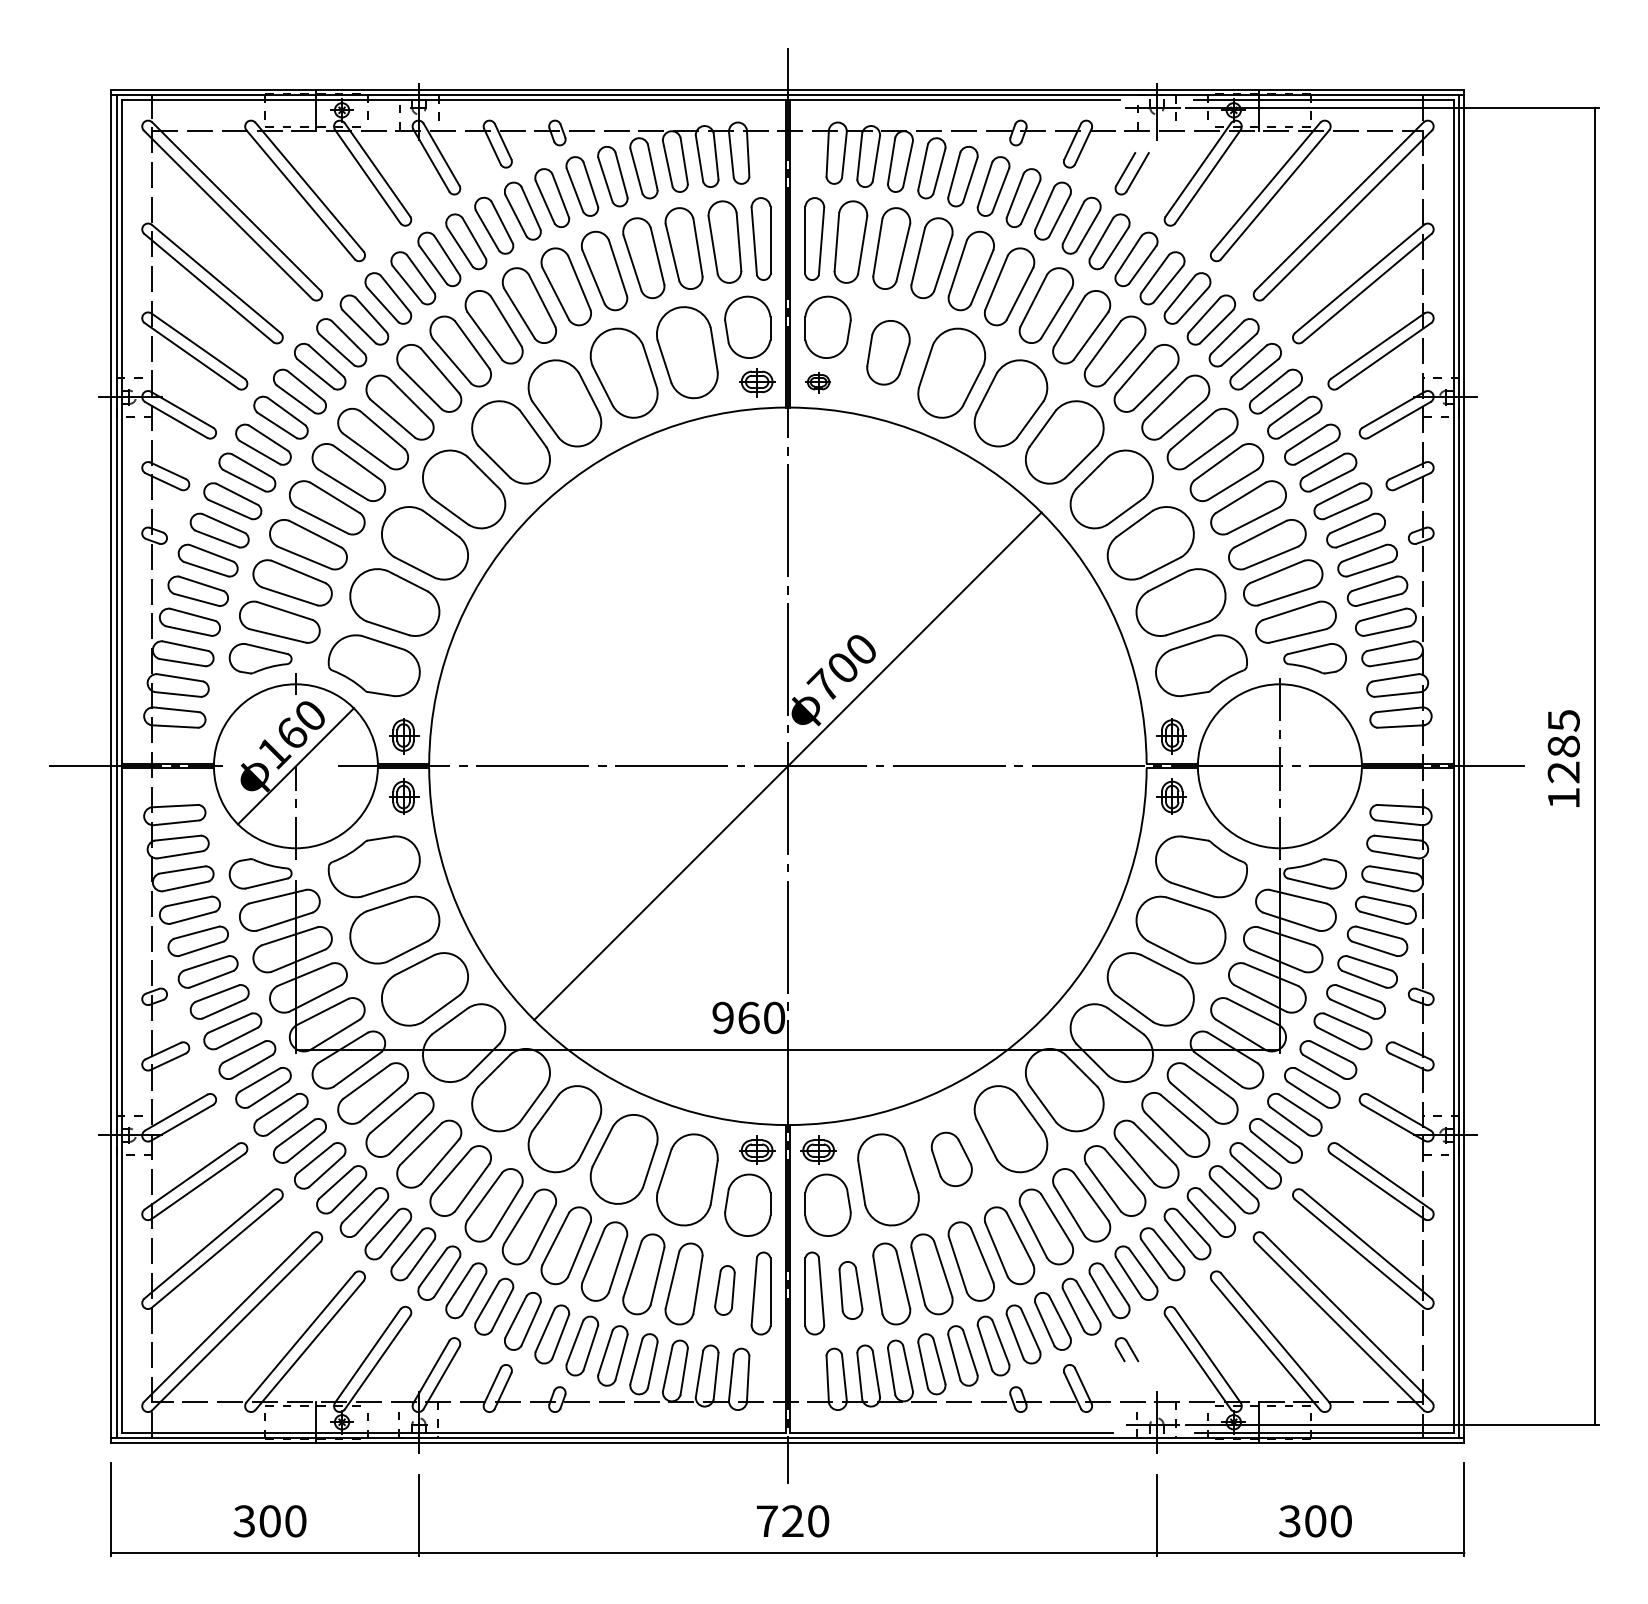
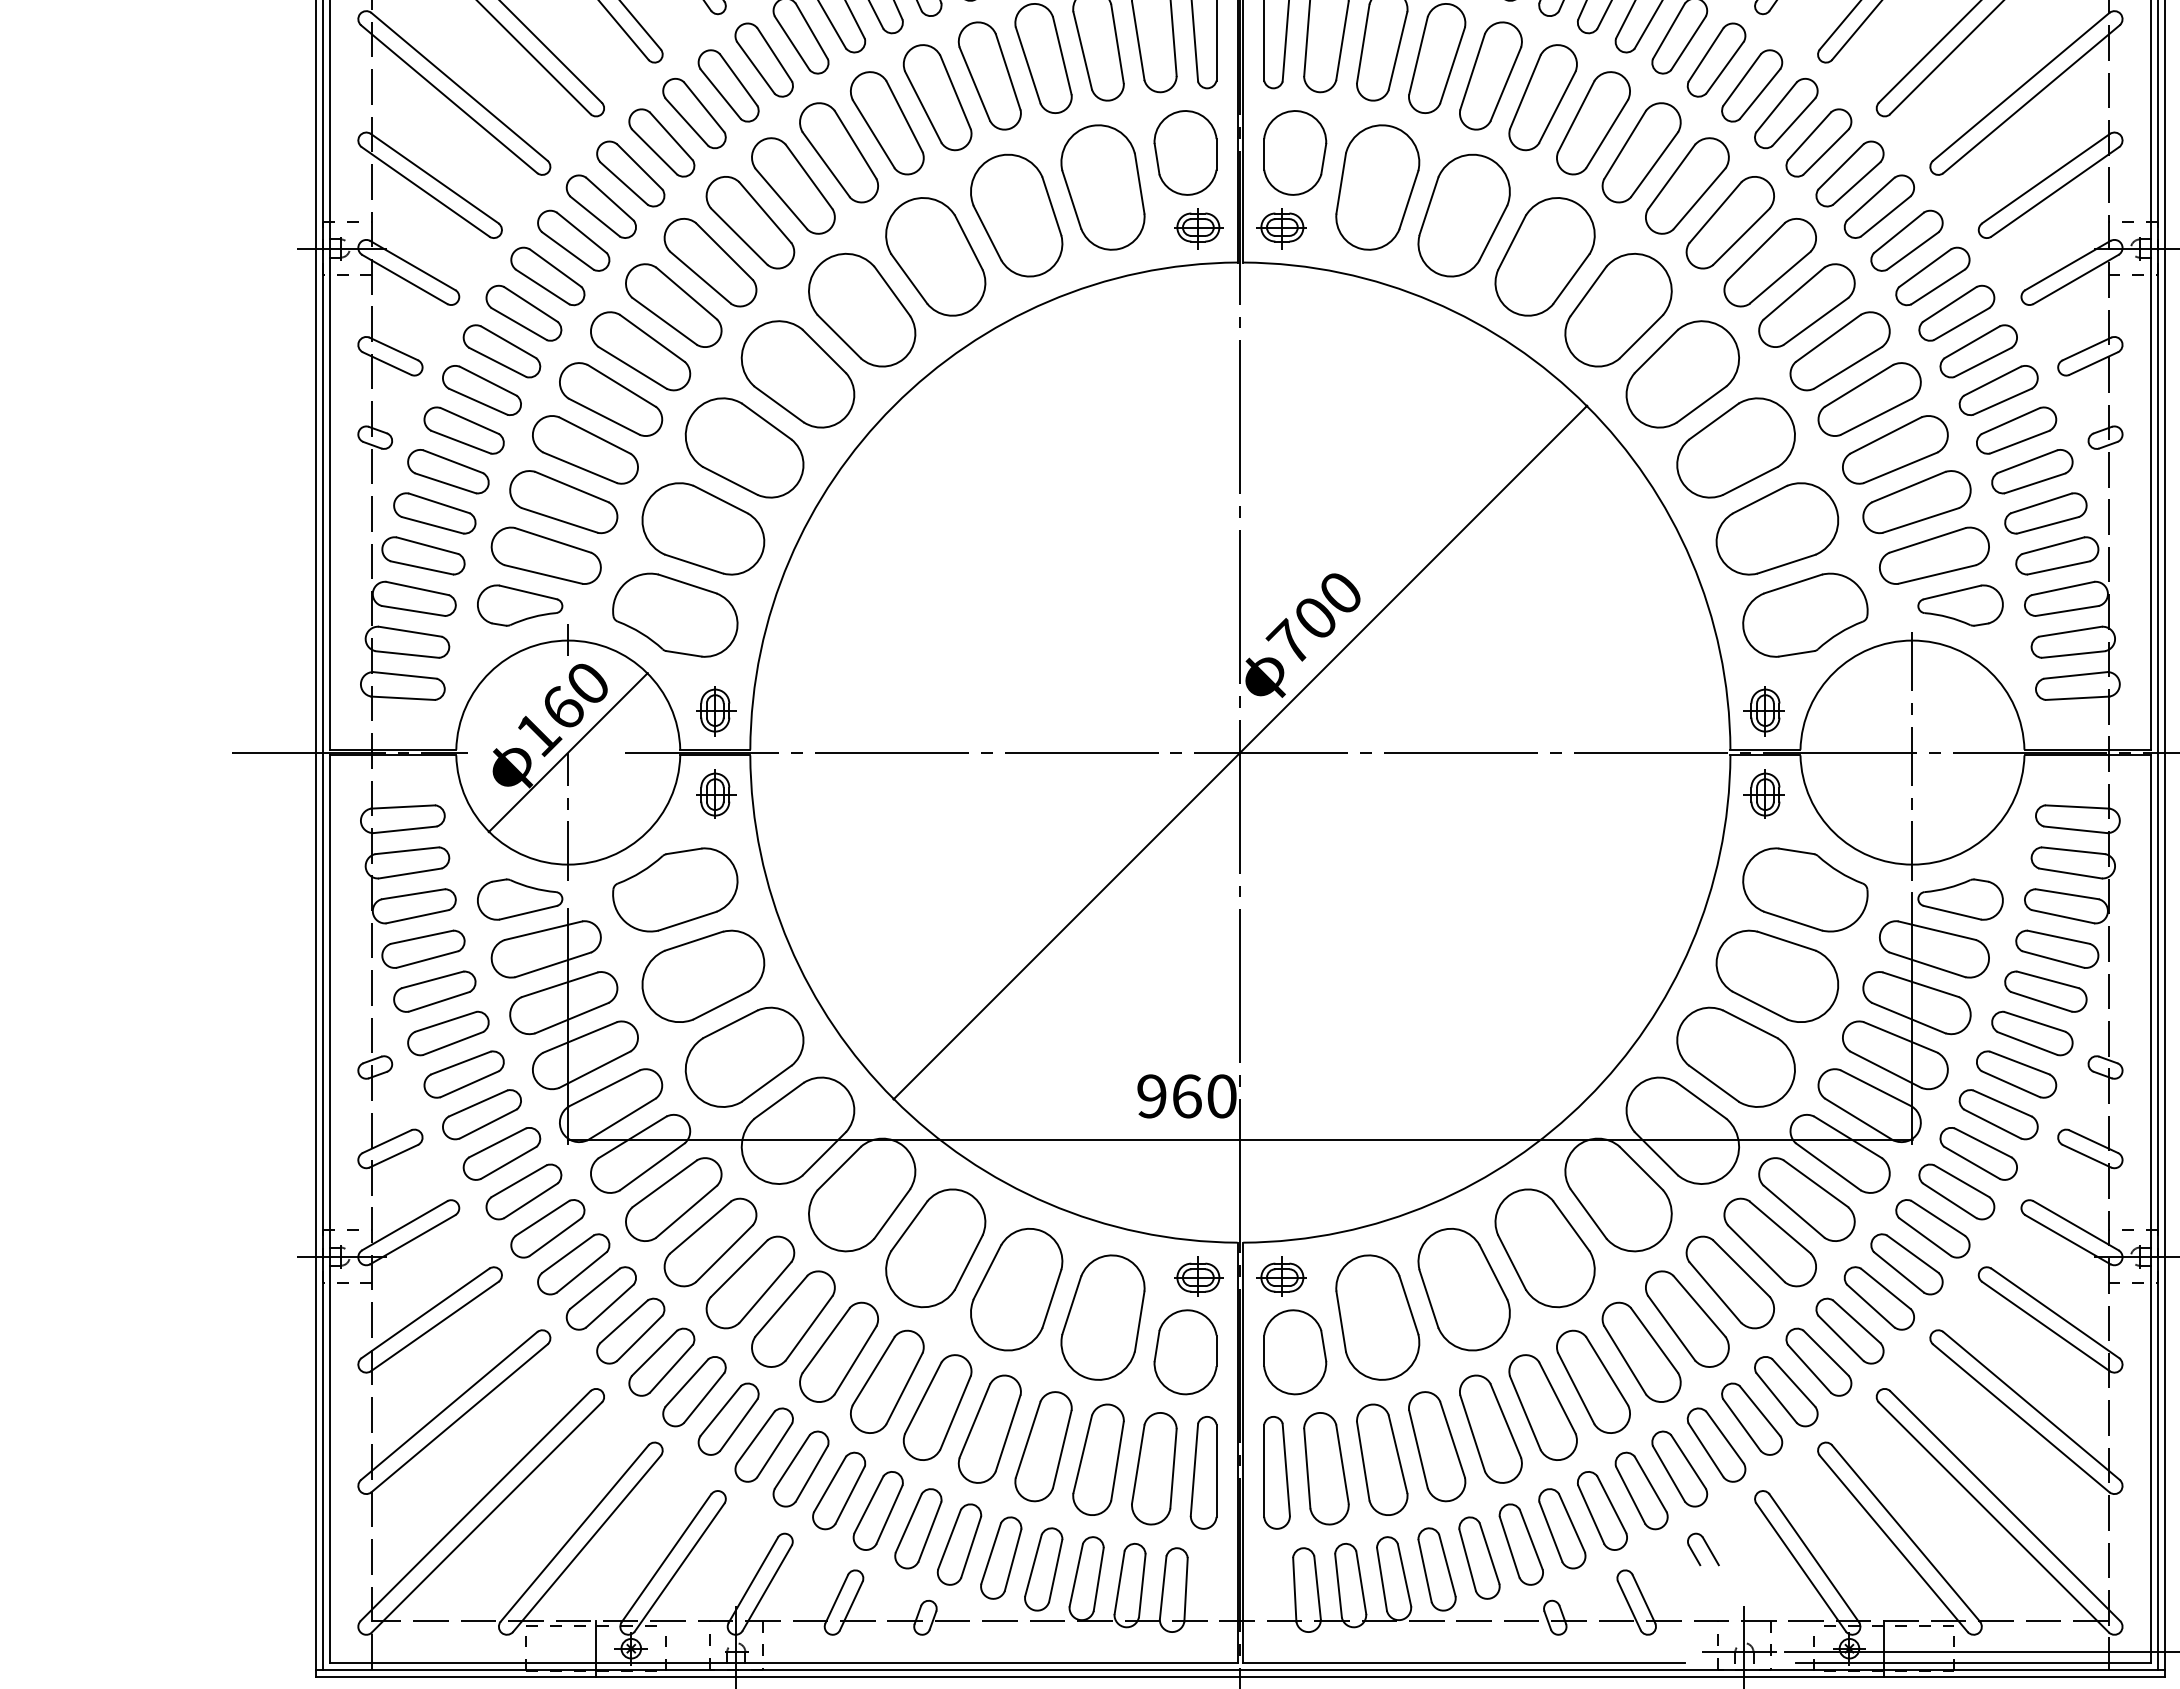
part: (888, 352) -> (1377, 187), size x1.43
part: (818, 382) -> (1282, 228), size x1.43
part: (951, 1159) -> (1463, 1289), size x1.67
part: (724, 1290) -> (1153, 1468), size x1.67
part: (850, 1290) -> (1325, 1468), size x1.43

